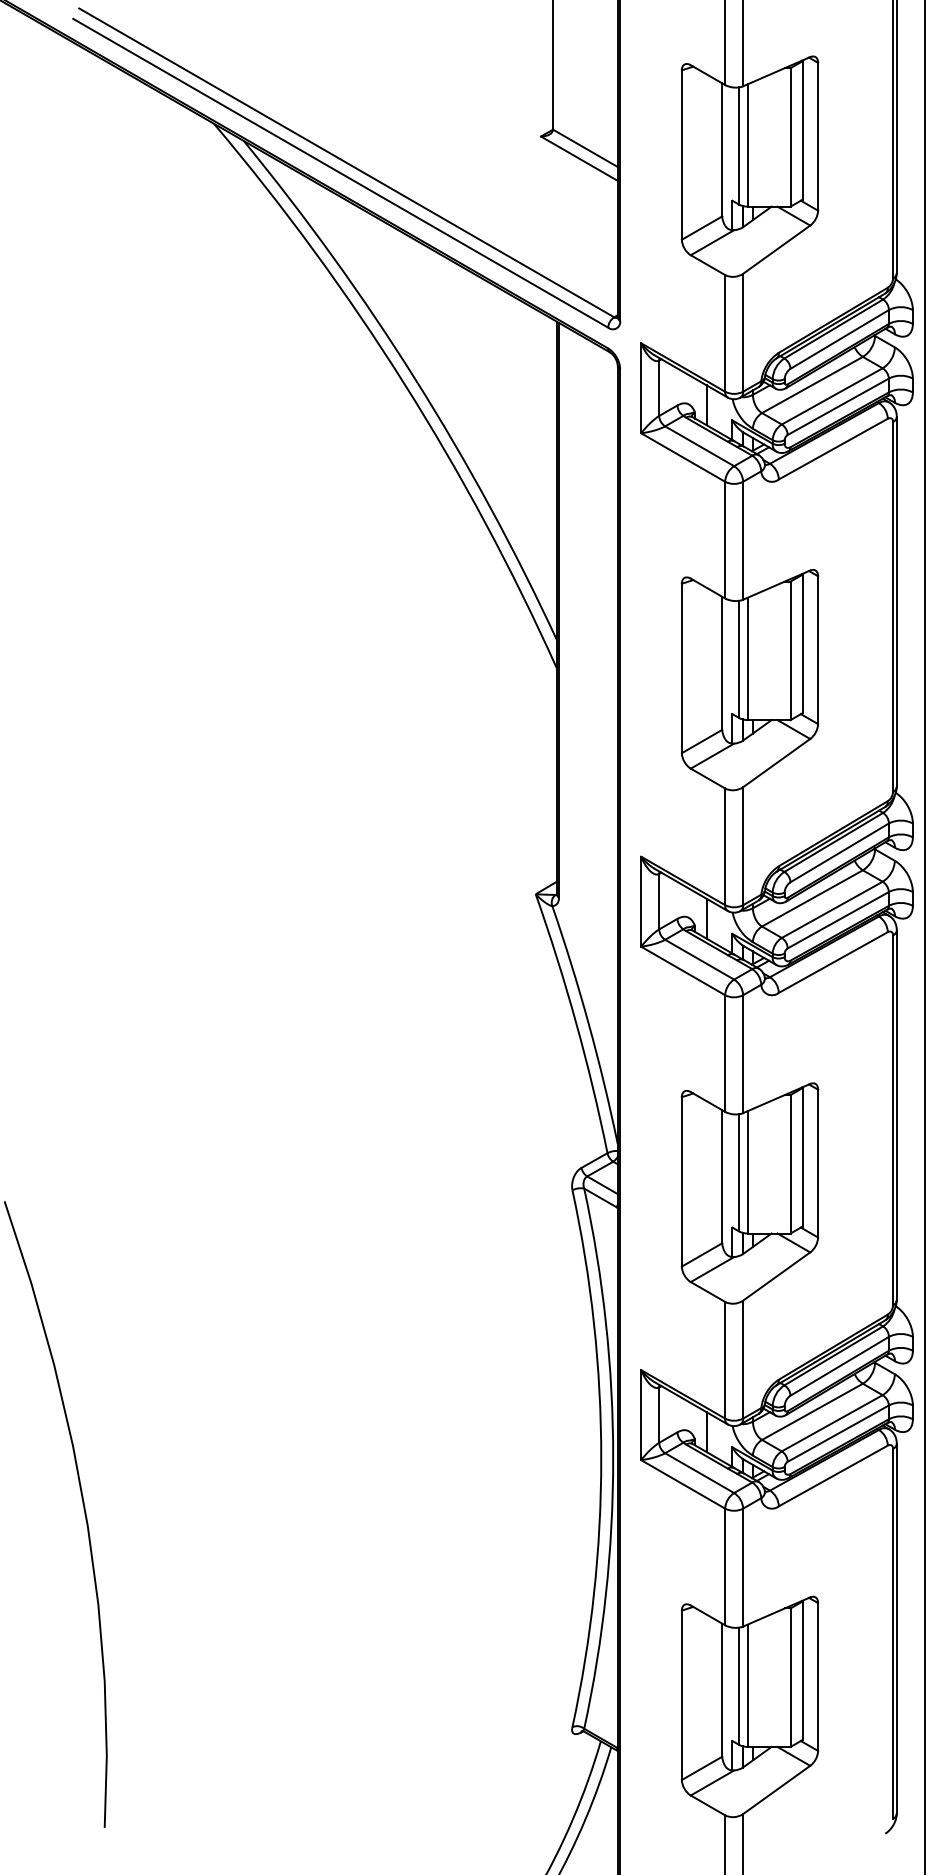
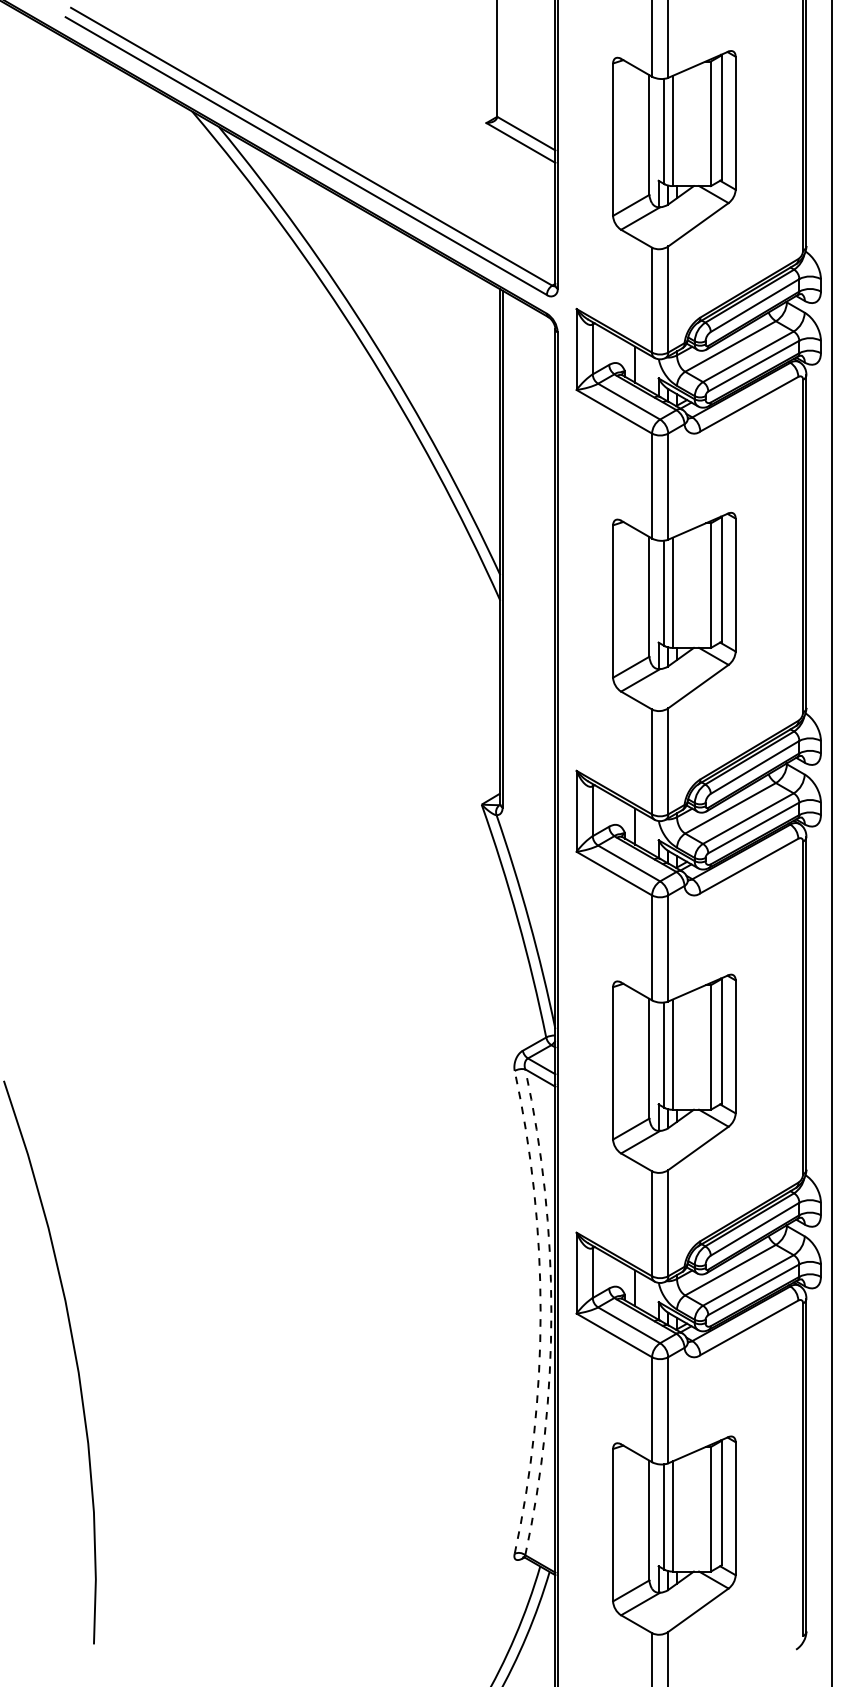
arc: (601, 1458) -> (540, 1312), solid -> dashed
arc: (613, 1458) -> (551, 1312), solid -> dashed

